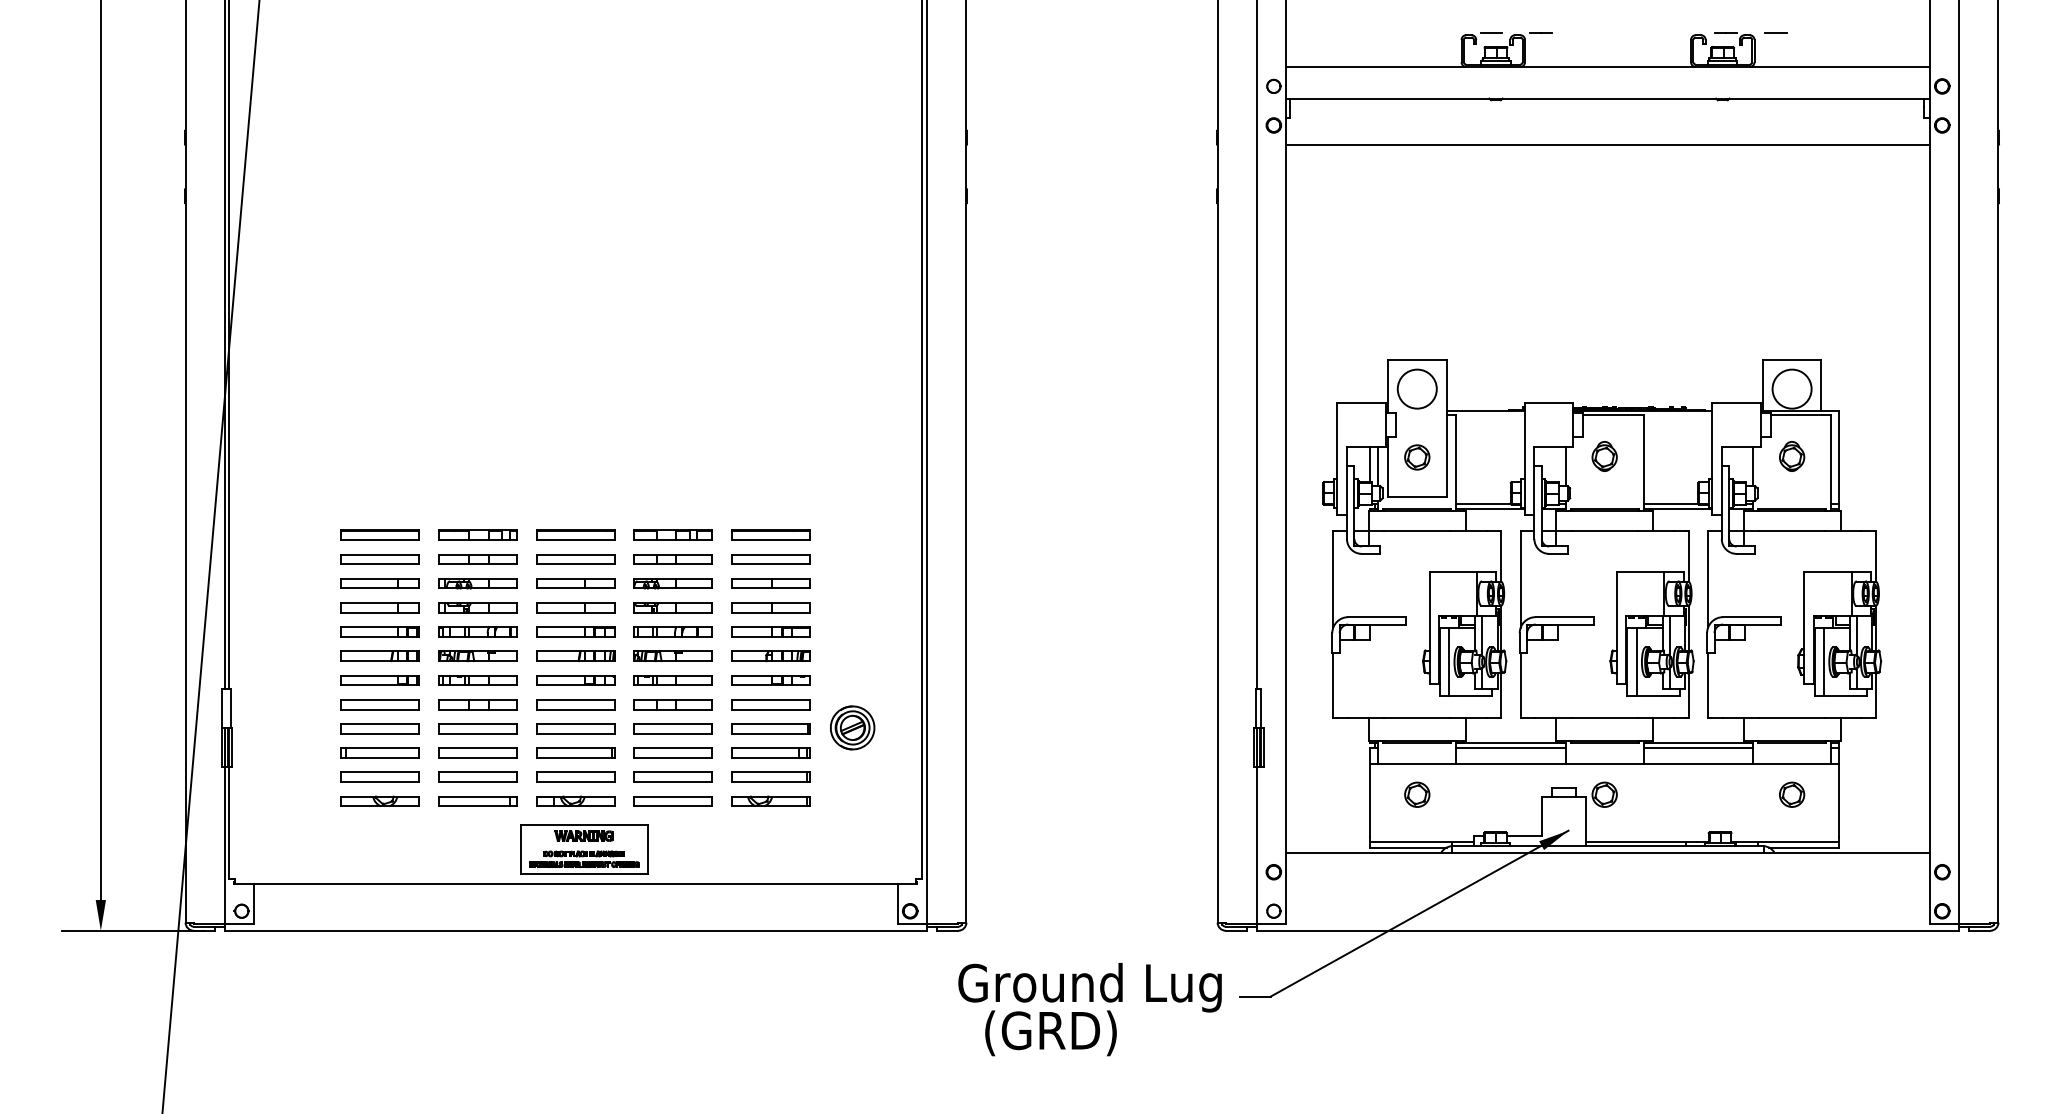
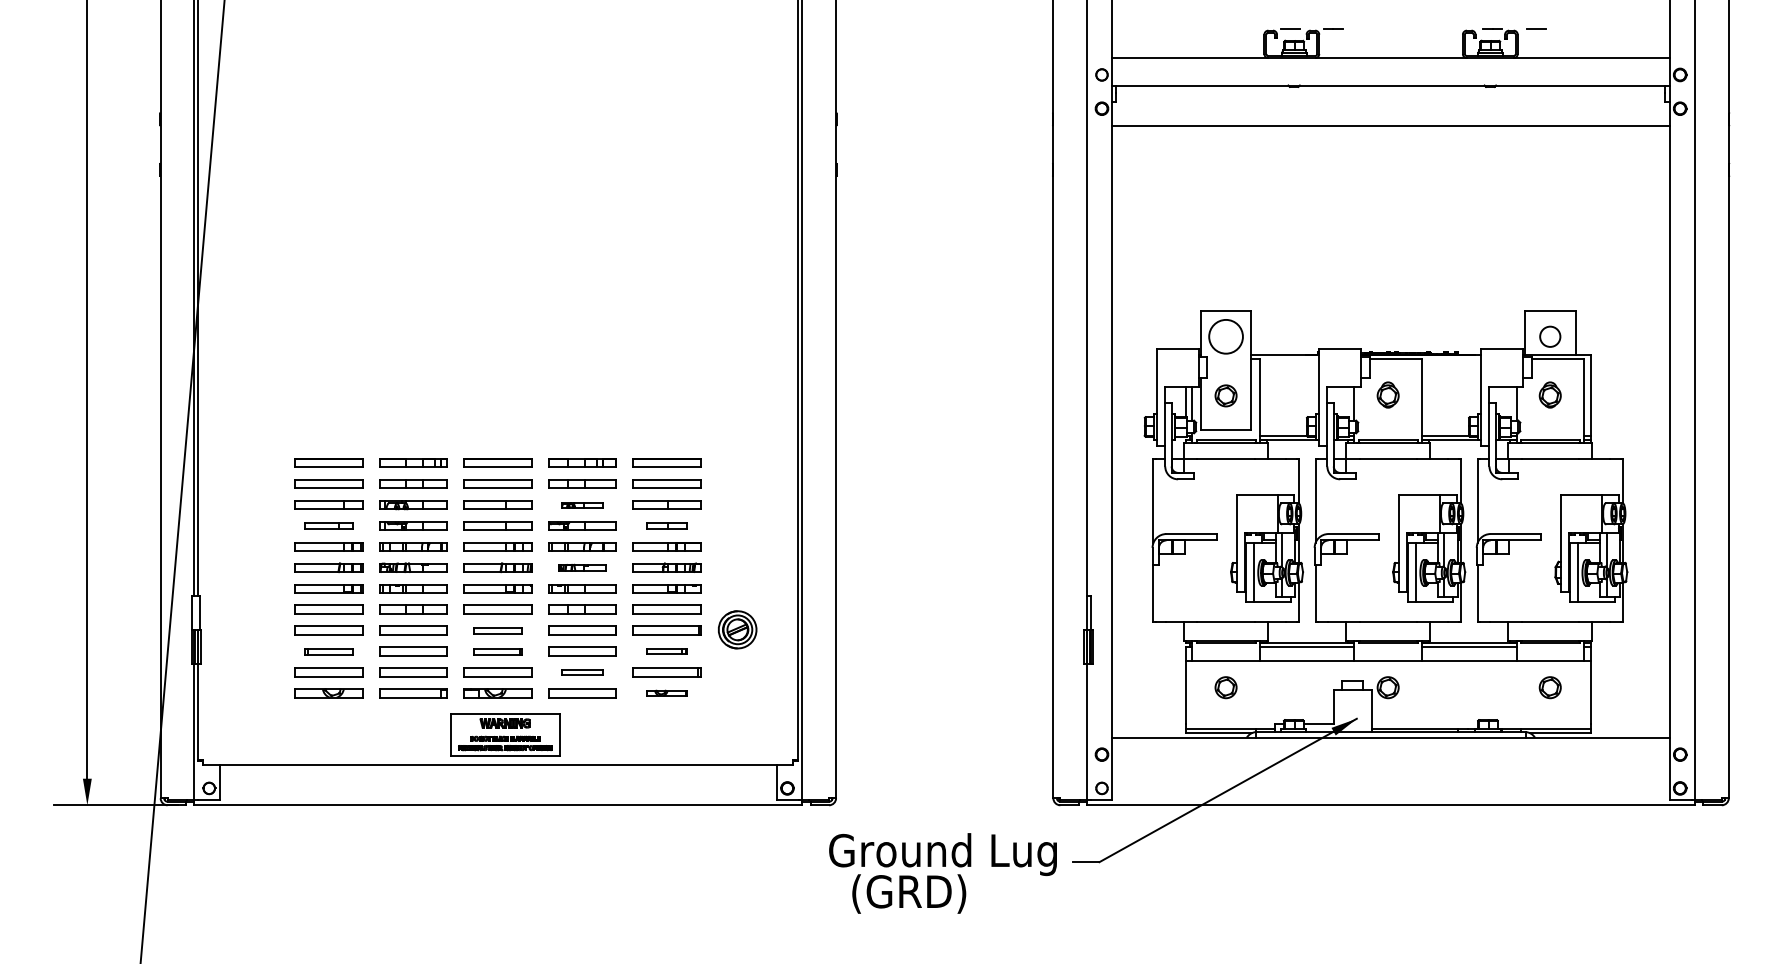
circle: (1791, 388) -> (1549, 336), size x0.6
part: (672, 583) -> (581, 504), size x0.6
part: (379, 607) -> (328, 525), size x0.7
part: (770, 607) -> (666, 525), size x0.6
part: (672, 656) -> (581, 568), size x0.7
part: (575, 728) -> (497, 630), size x0.7
part: (379, 752) -> (328, 651), size x0.7
part: (575, 752) -> (497, 651), size x0.7
part: (770, 752) -> (666, 651), size x0.6
part: (672, 776) -> (581, 671), size x0.6
part: (770, 800) -> (666, 692), size x0.6

